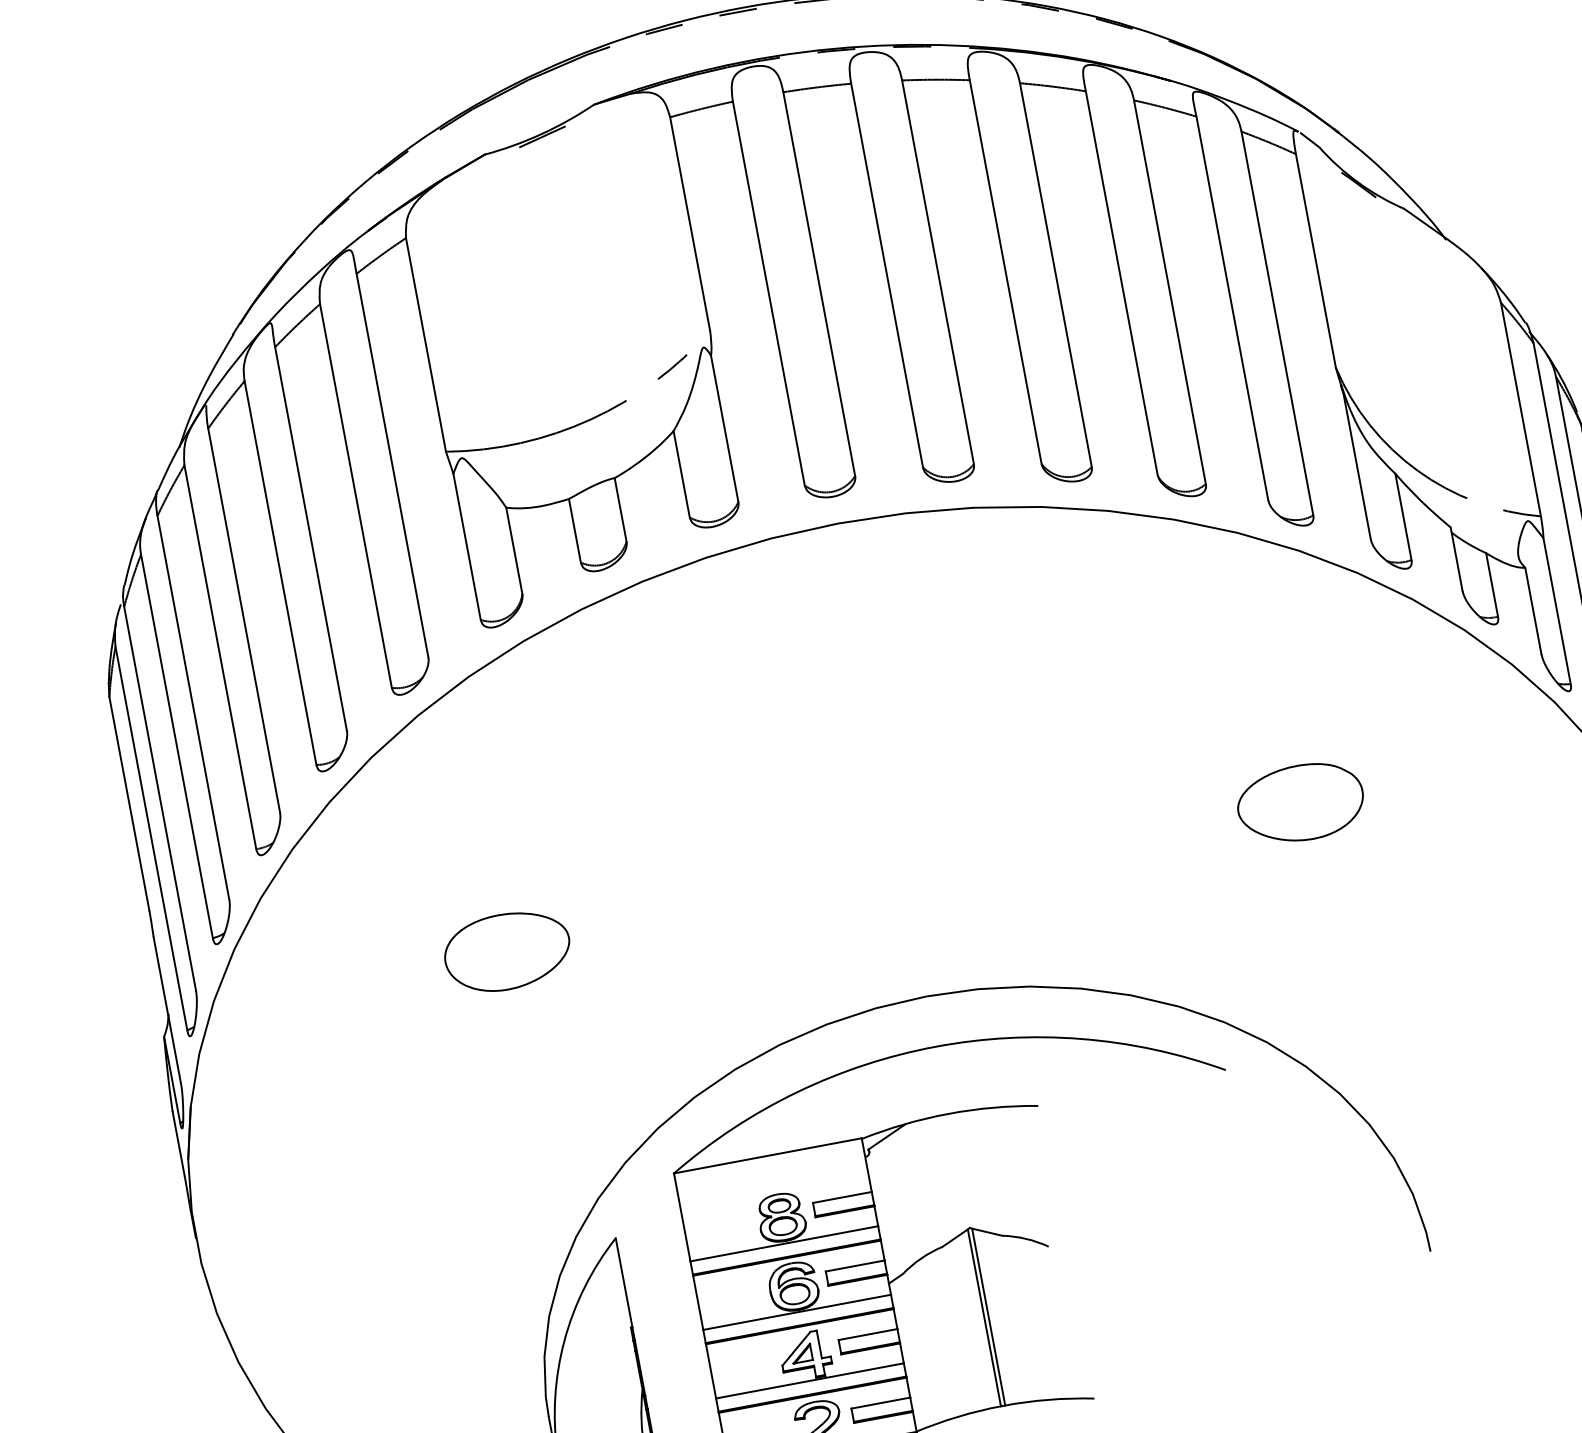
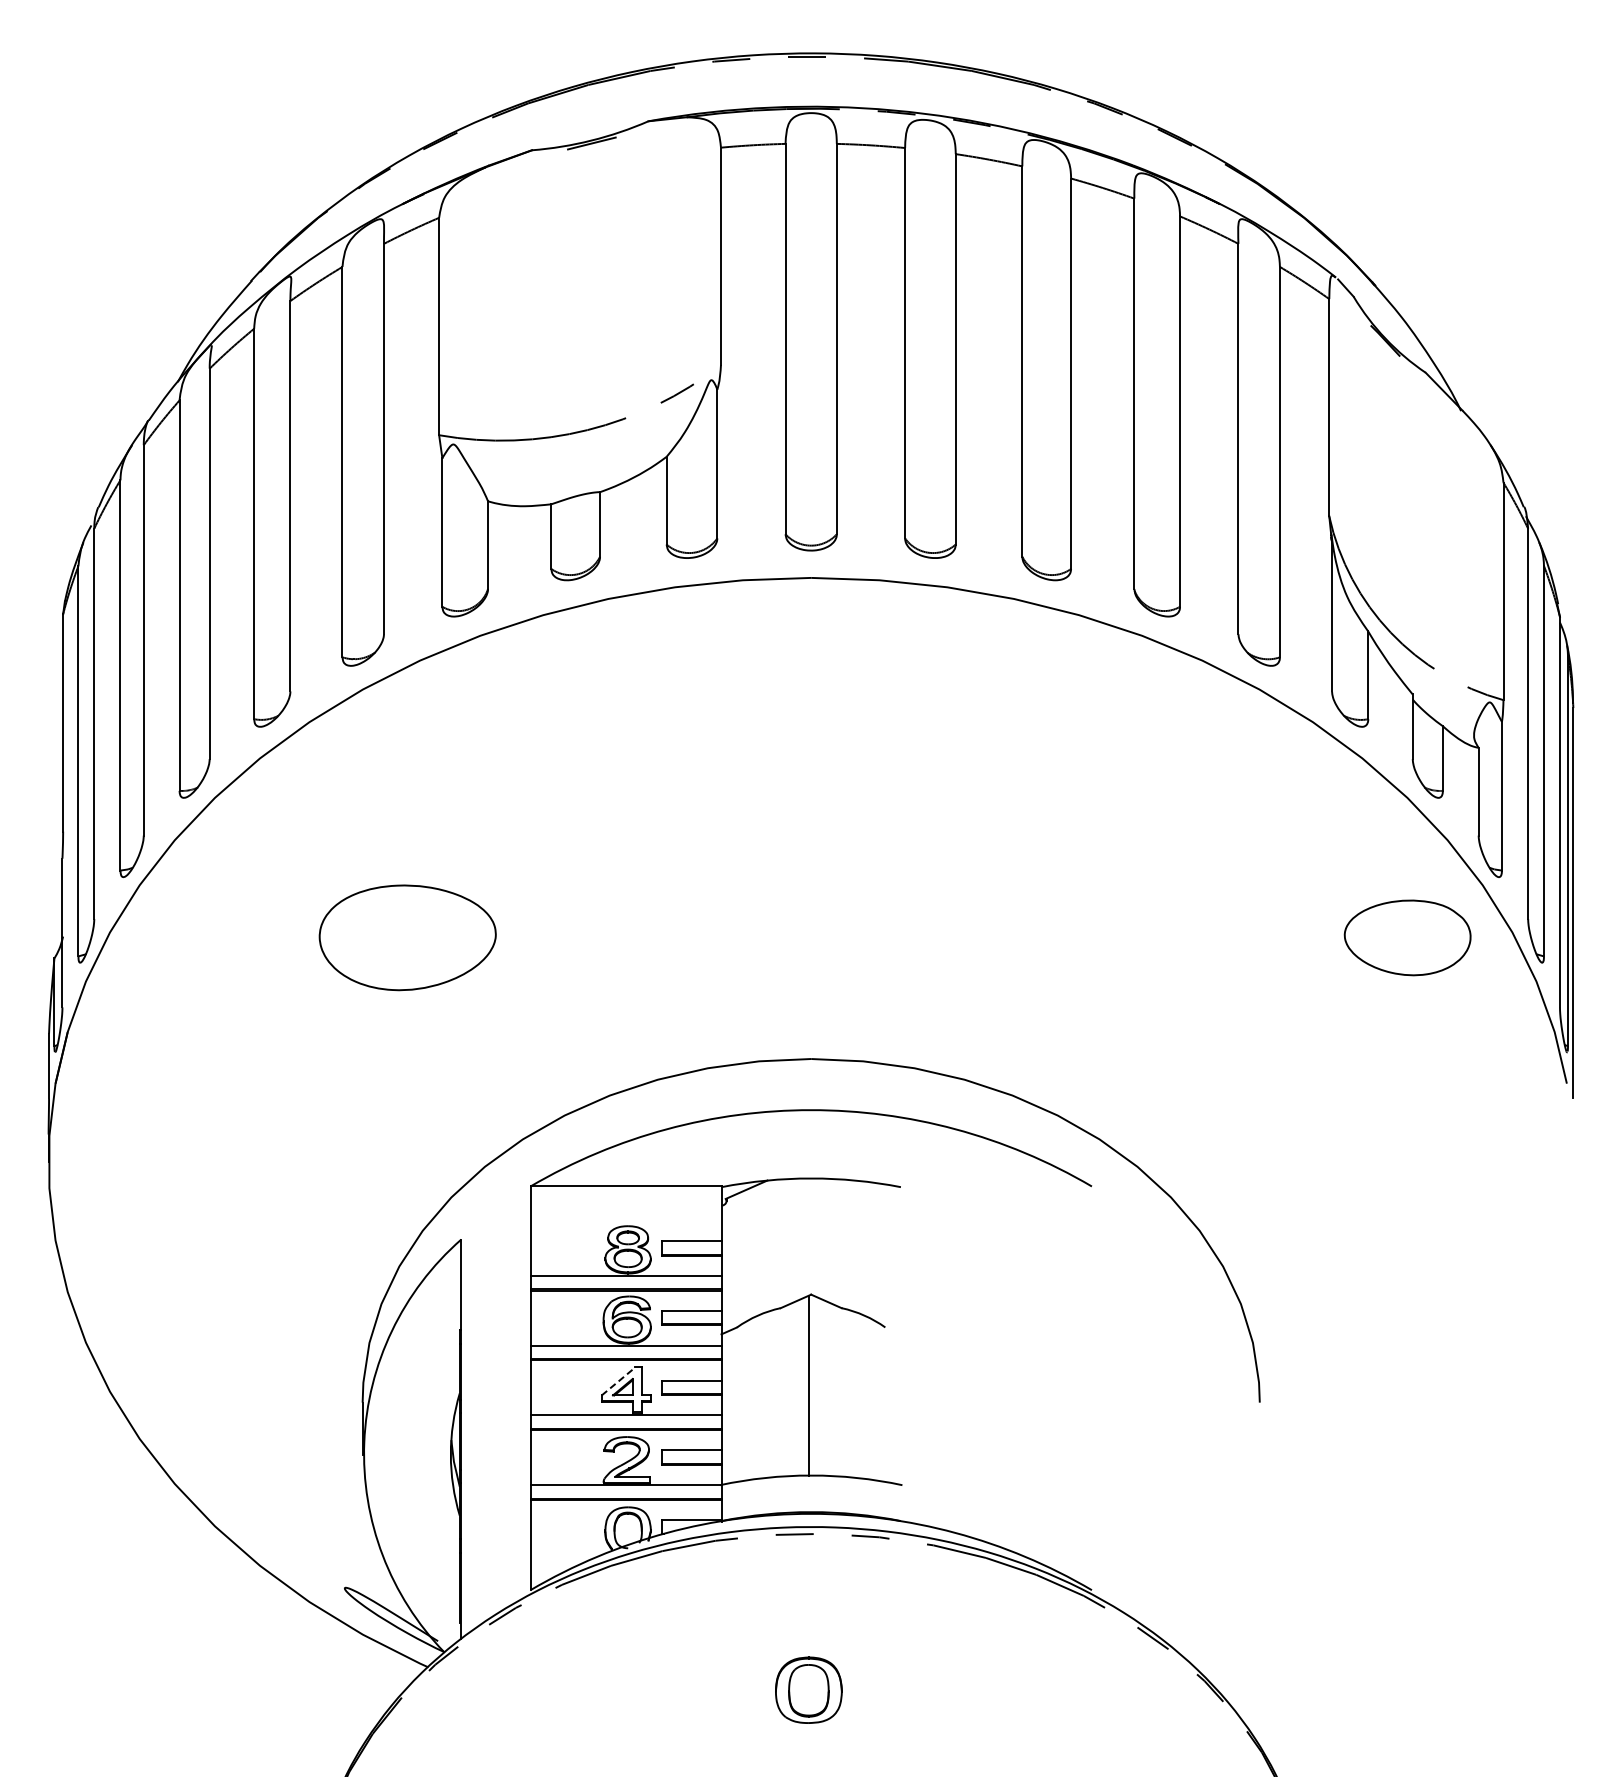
part: (1300, 802) -> (1407, 937), moved
part: (507, 951) -> (407, 937), size x1.4
line: (988, 1316) -> (813, 1385), removed
line: (796, 1348) -> (618, 1381), solid -> dashed

